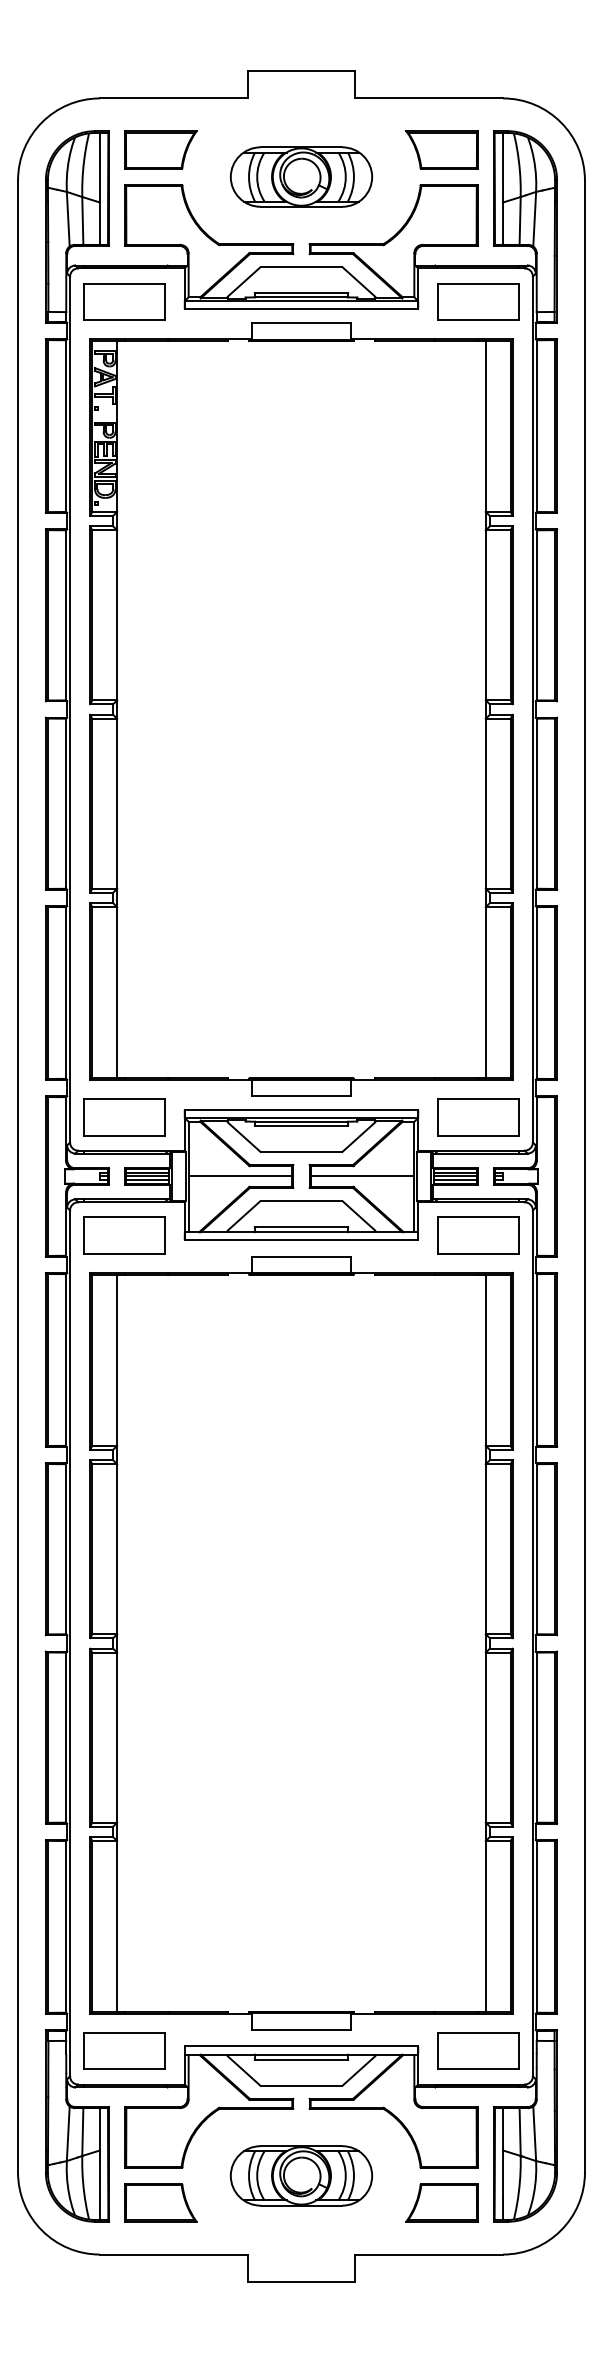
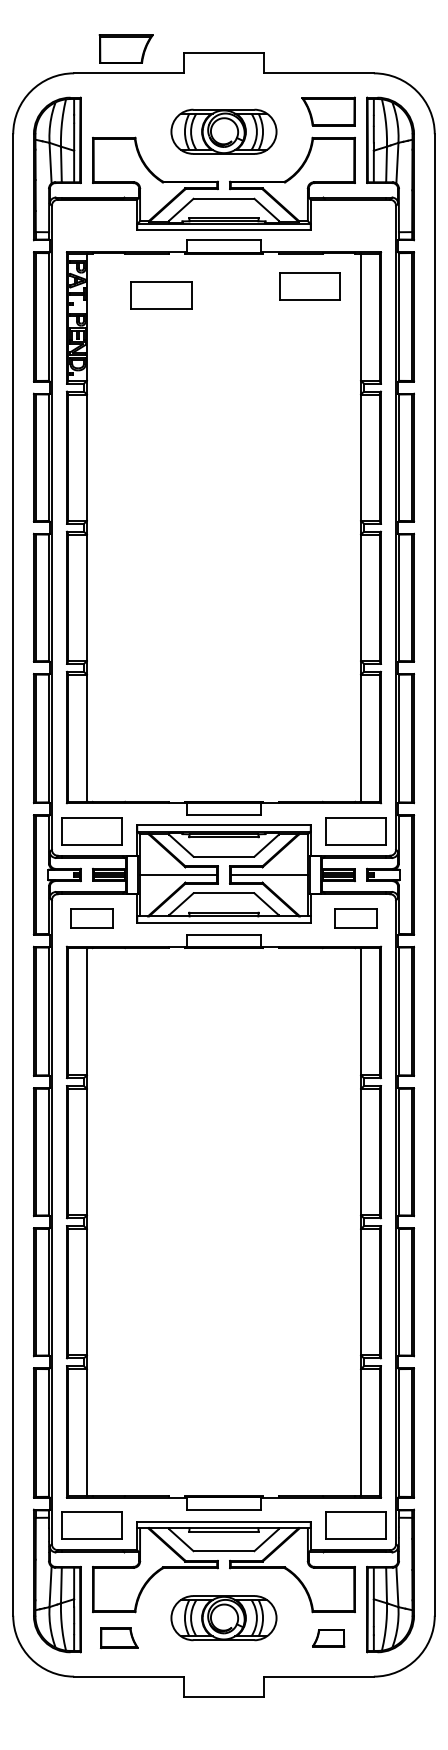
part: (160, 149) -> (125, 48), moved
part: (124, 301) -> (161, 295), moved
part: (478, 301) -> (309, 286), moved
part: (124, 1235) -> (92, 918), size x0.7
part: (478, 1235) -> (355, 918), size x0.7
part: (160, 2202) -> (119, 1637), size x0.7
part: (441, 2202) -> (328, 1637), size x0.6

